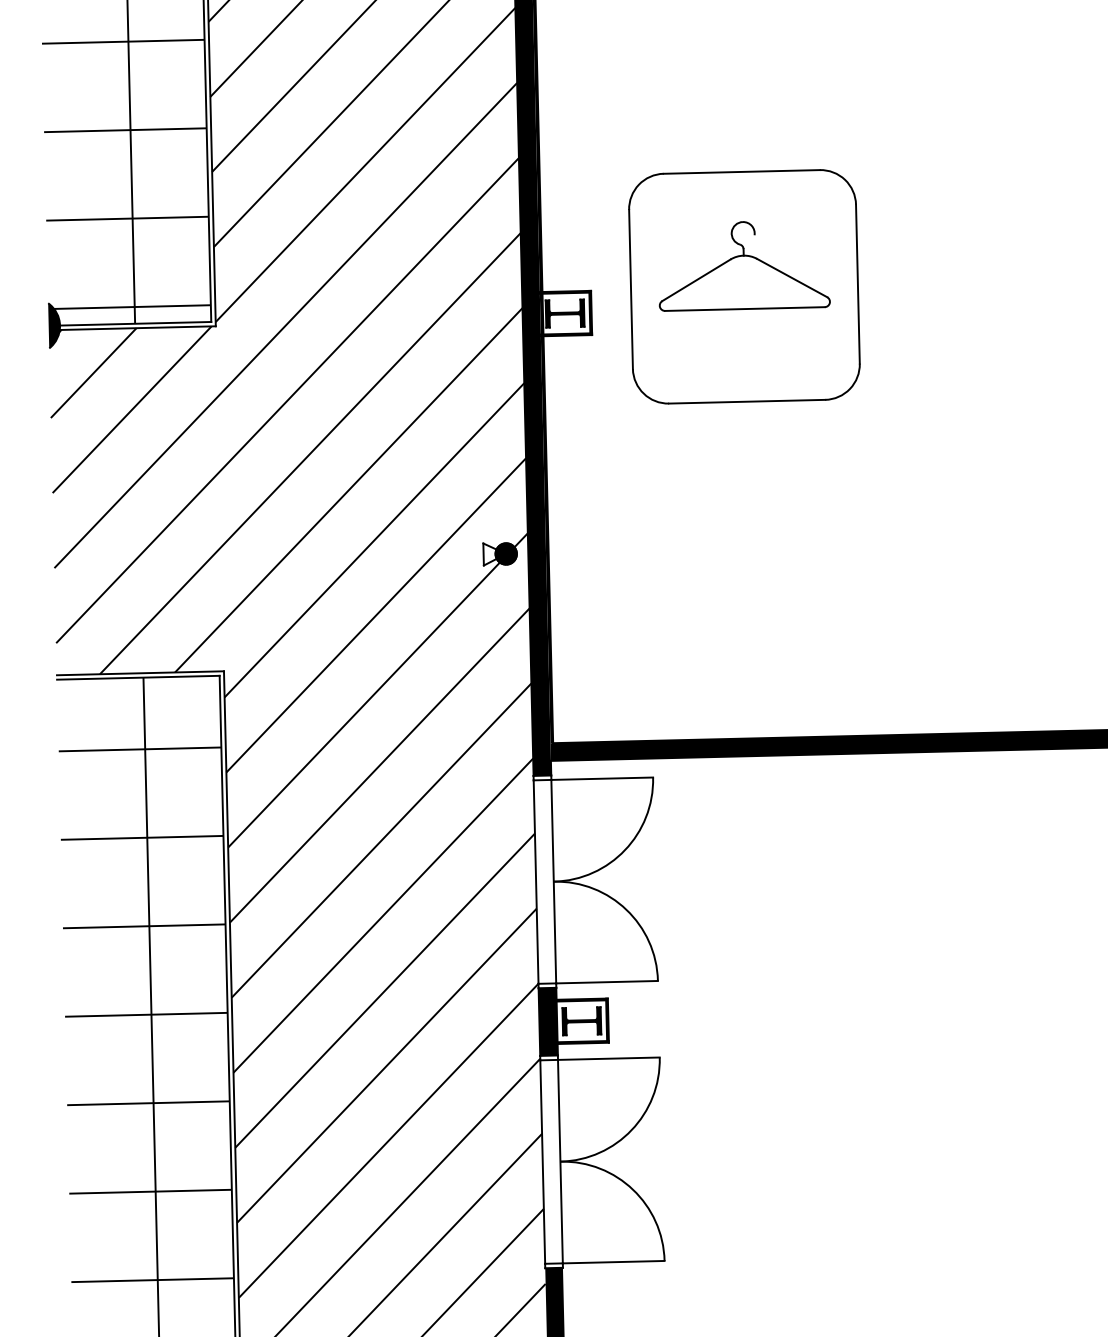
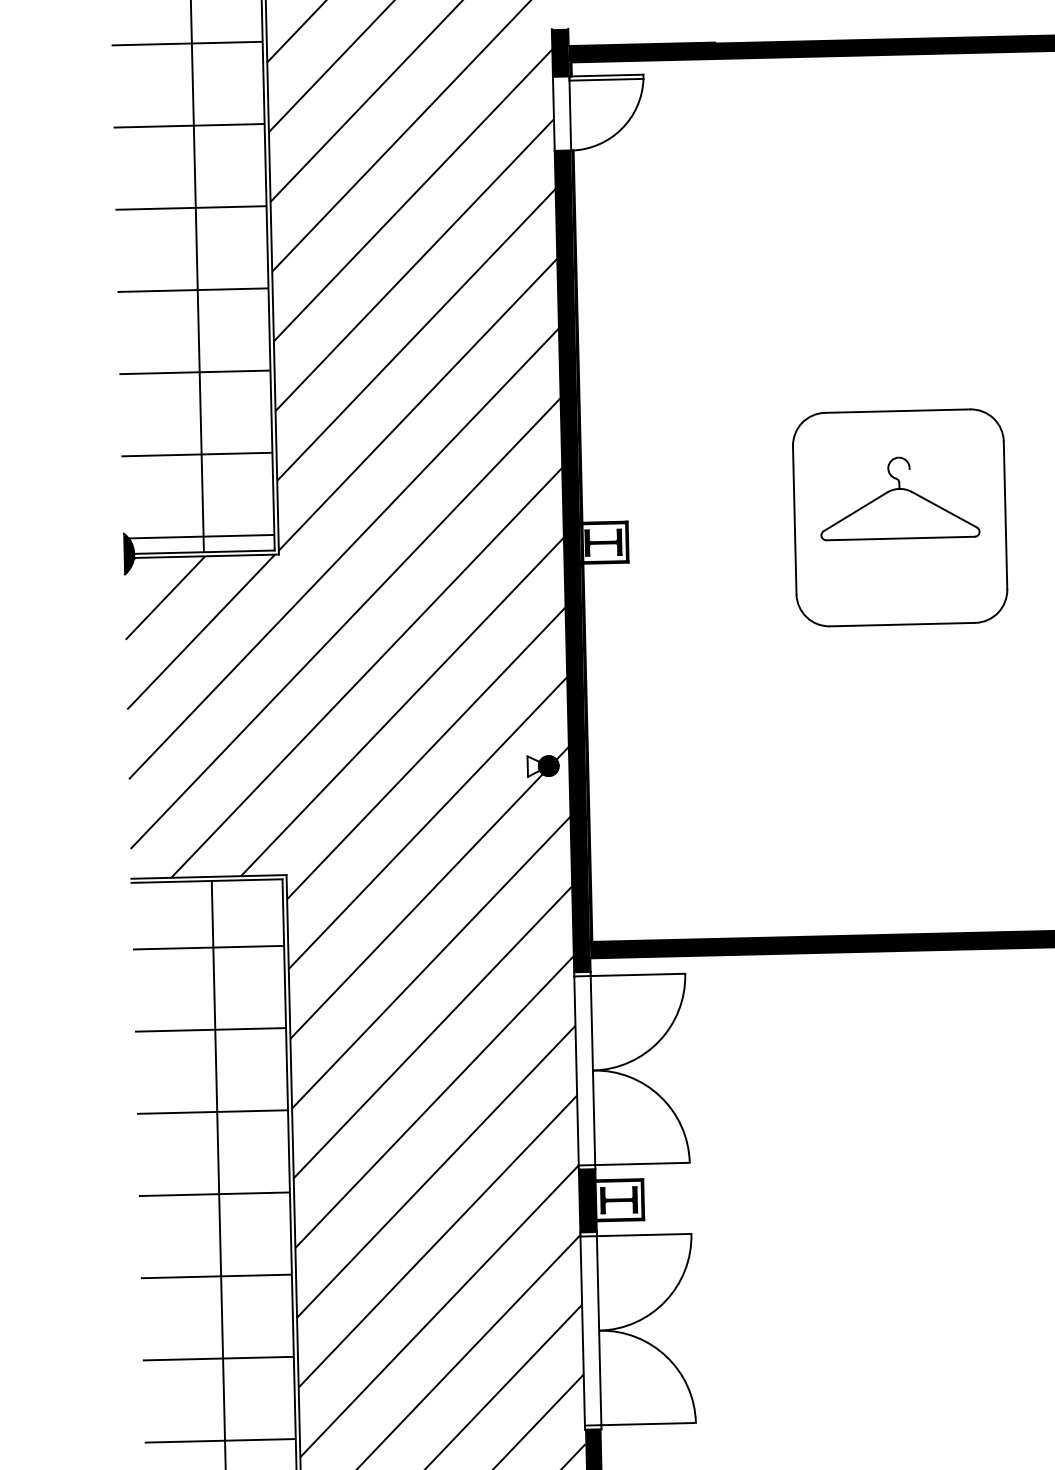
part: (744, 286) -> (900, 517), moved

